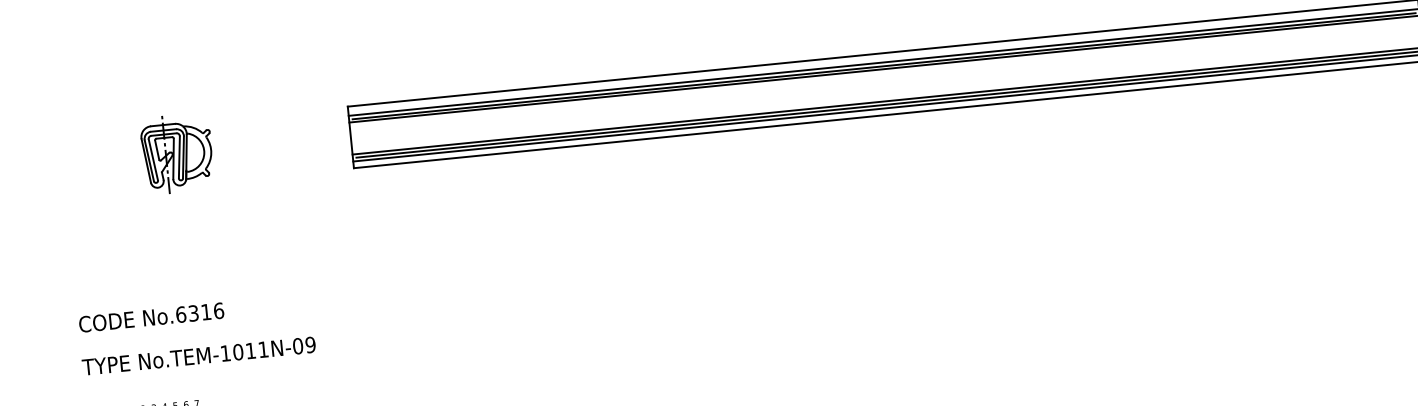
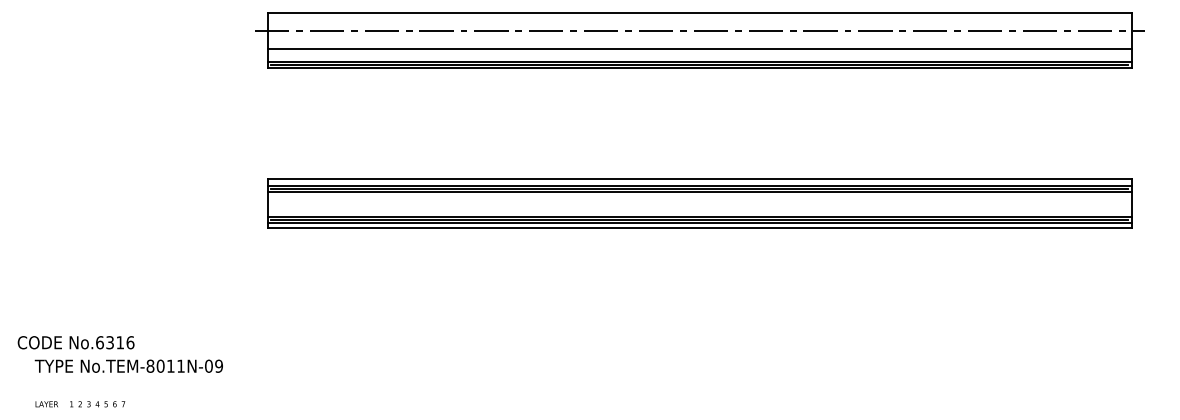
part: (176, 153) -> (127, 202), removed
text: (150, 317) -> (75, 342), moved
text: (225, 352) -> (150, 365), No.TEM-1011N-09 -> No.TEM-8011N-09

